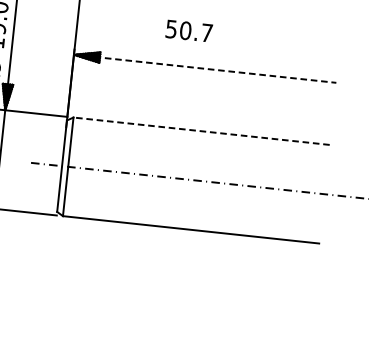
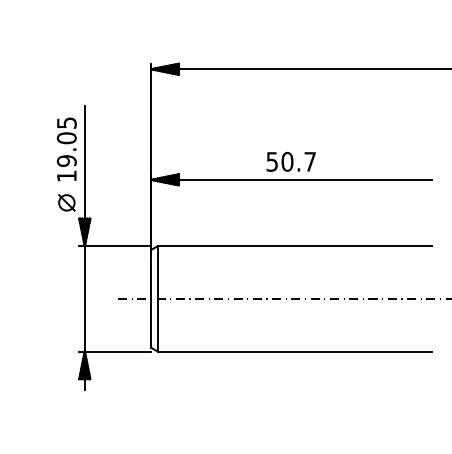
text: (188, 30) -> (290, 161), moved
line: (205, 68) -> (291, 179), dashed -> solid
line: (201, 131) -> (294, 246), dashed -> solid

